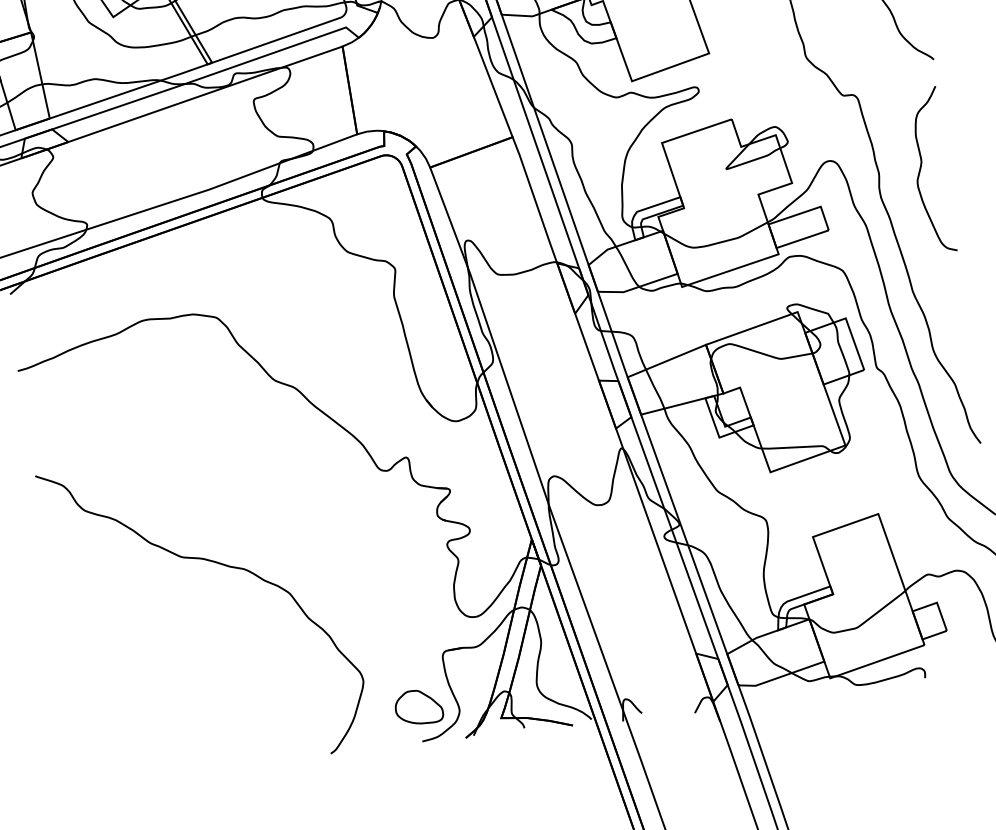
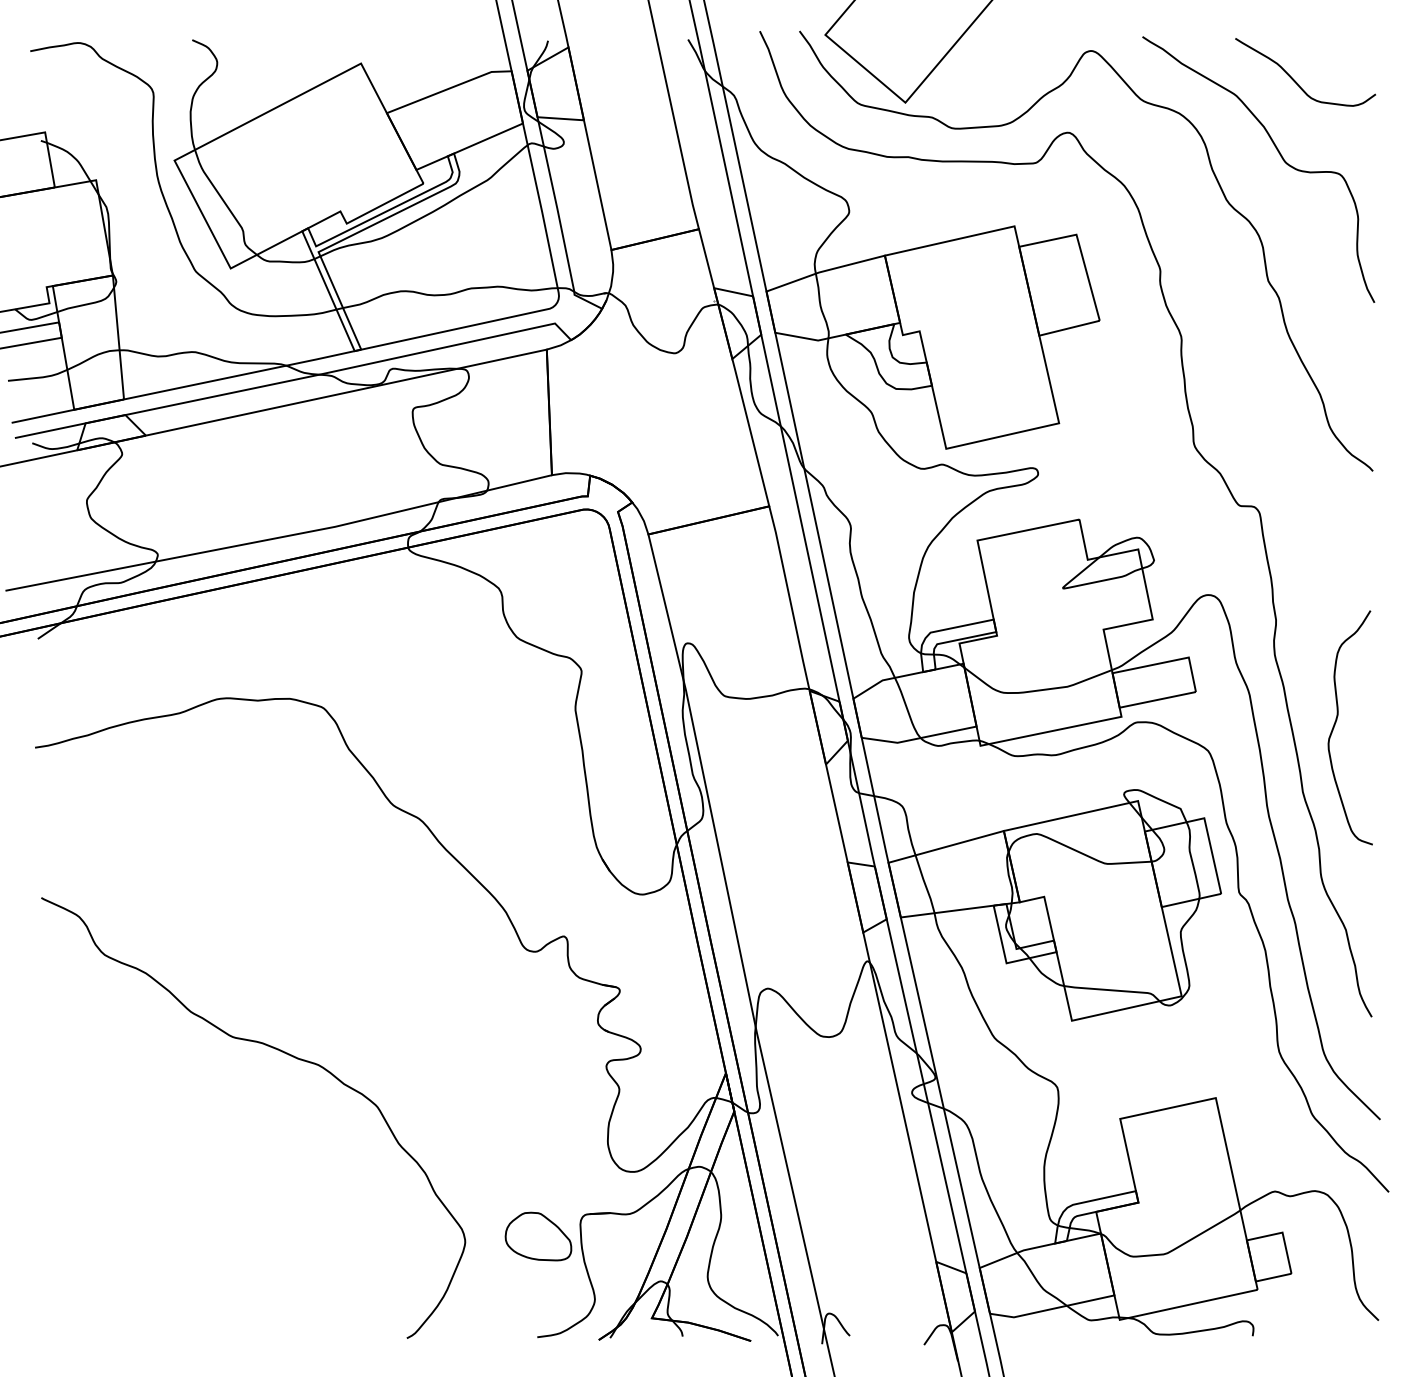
curve: (921, 166) -> (1337, 720), moved
part: (418, 707) -> (538, 1236), moved

